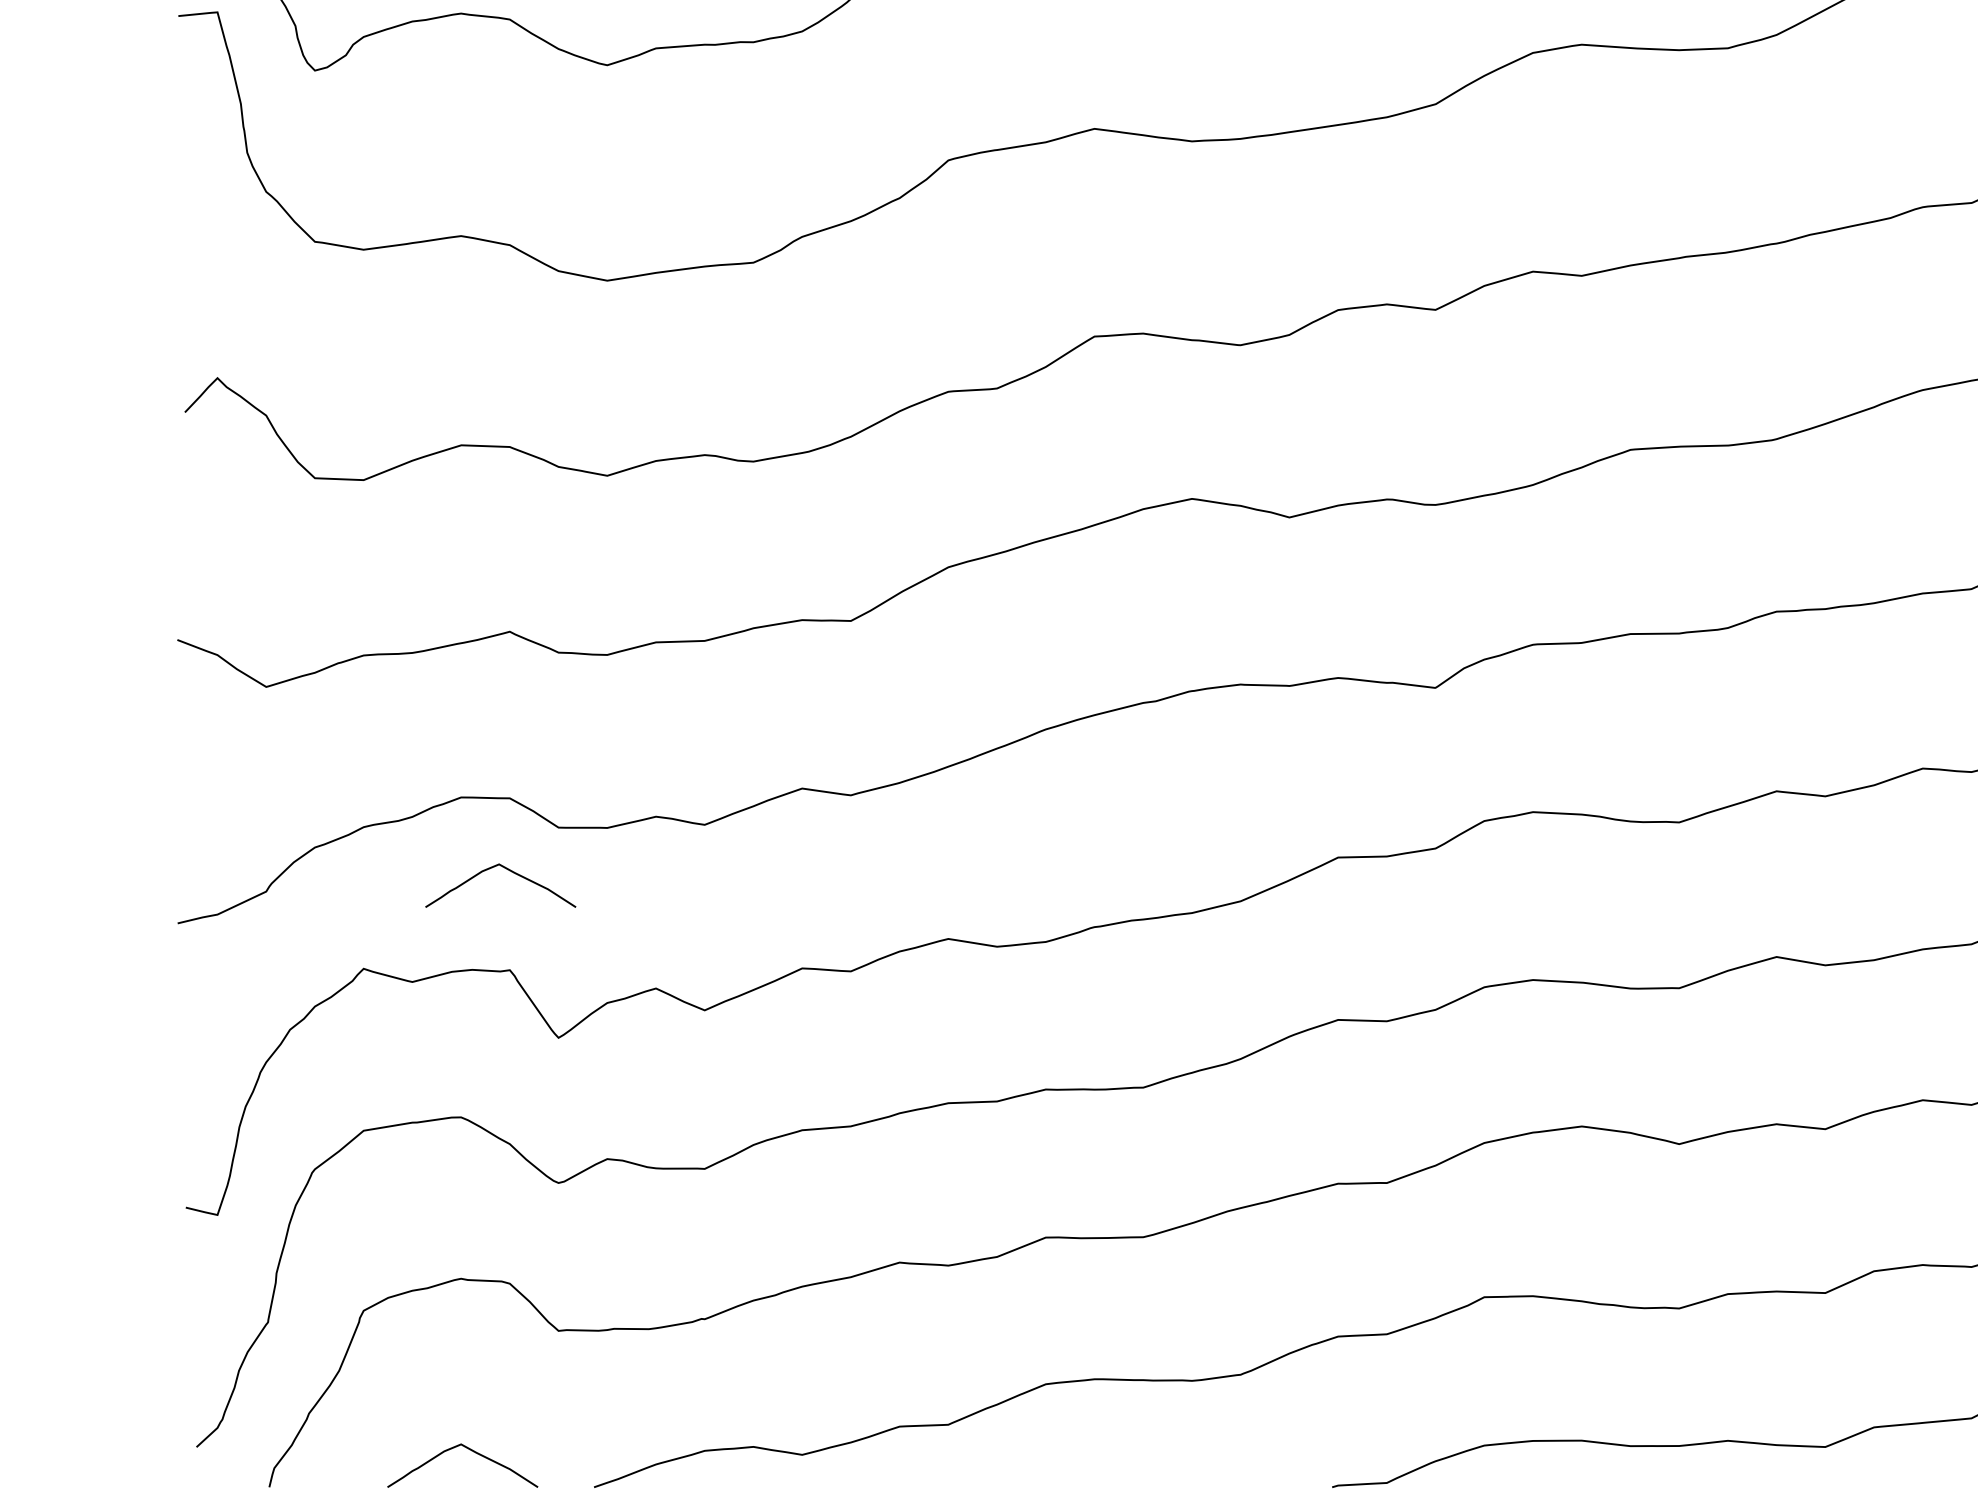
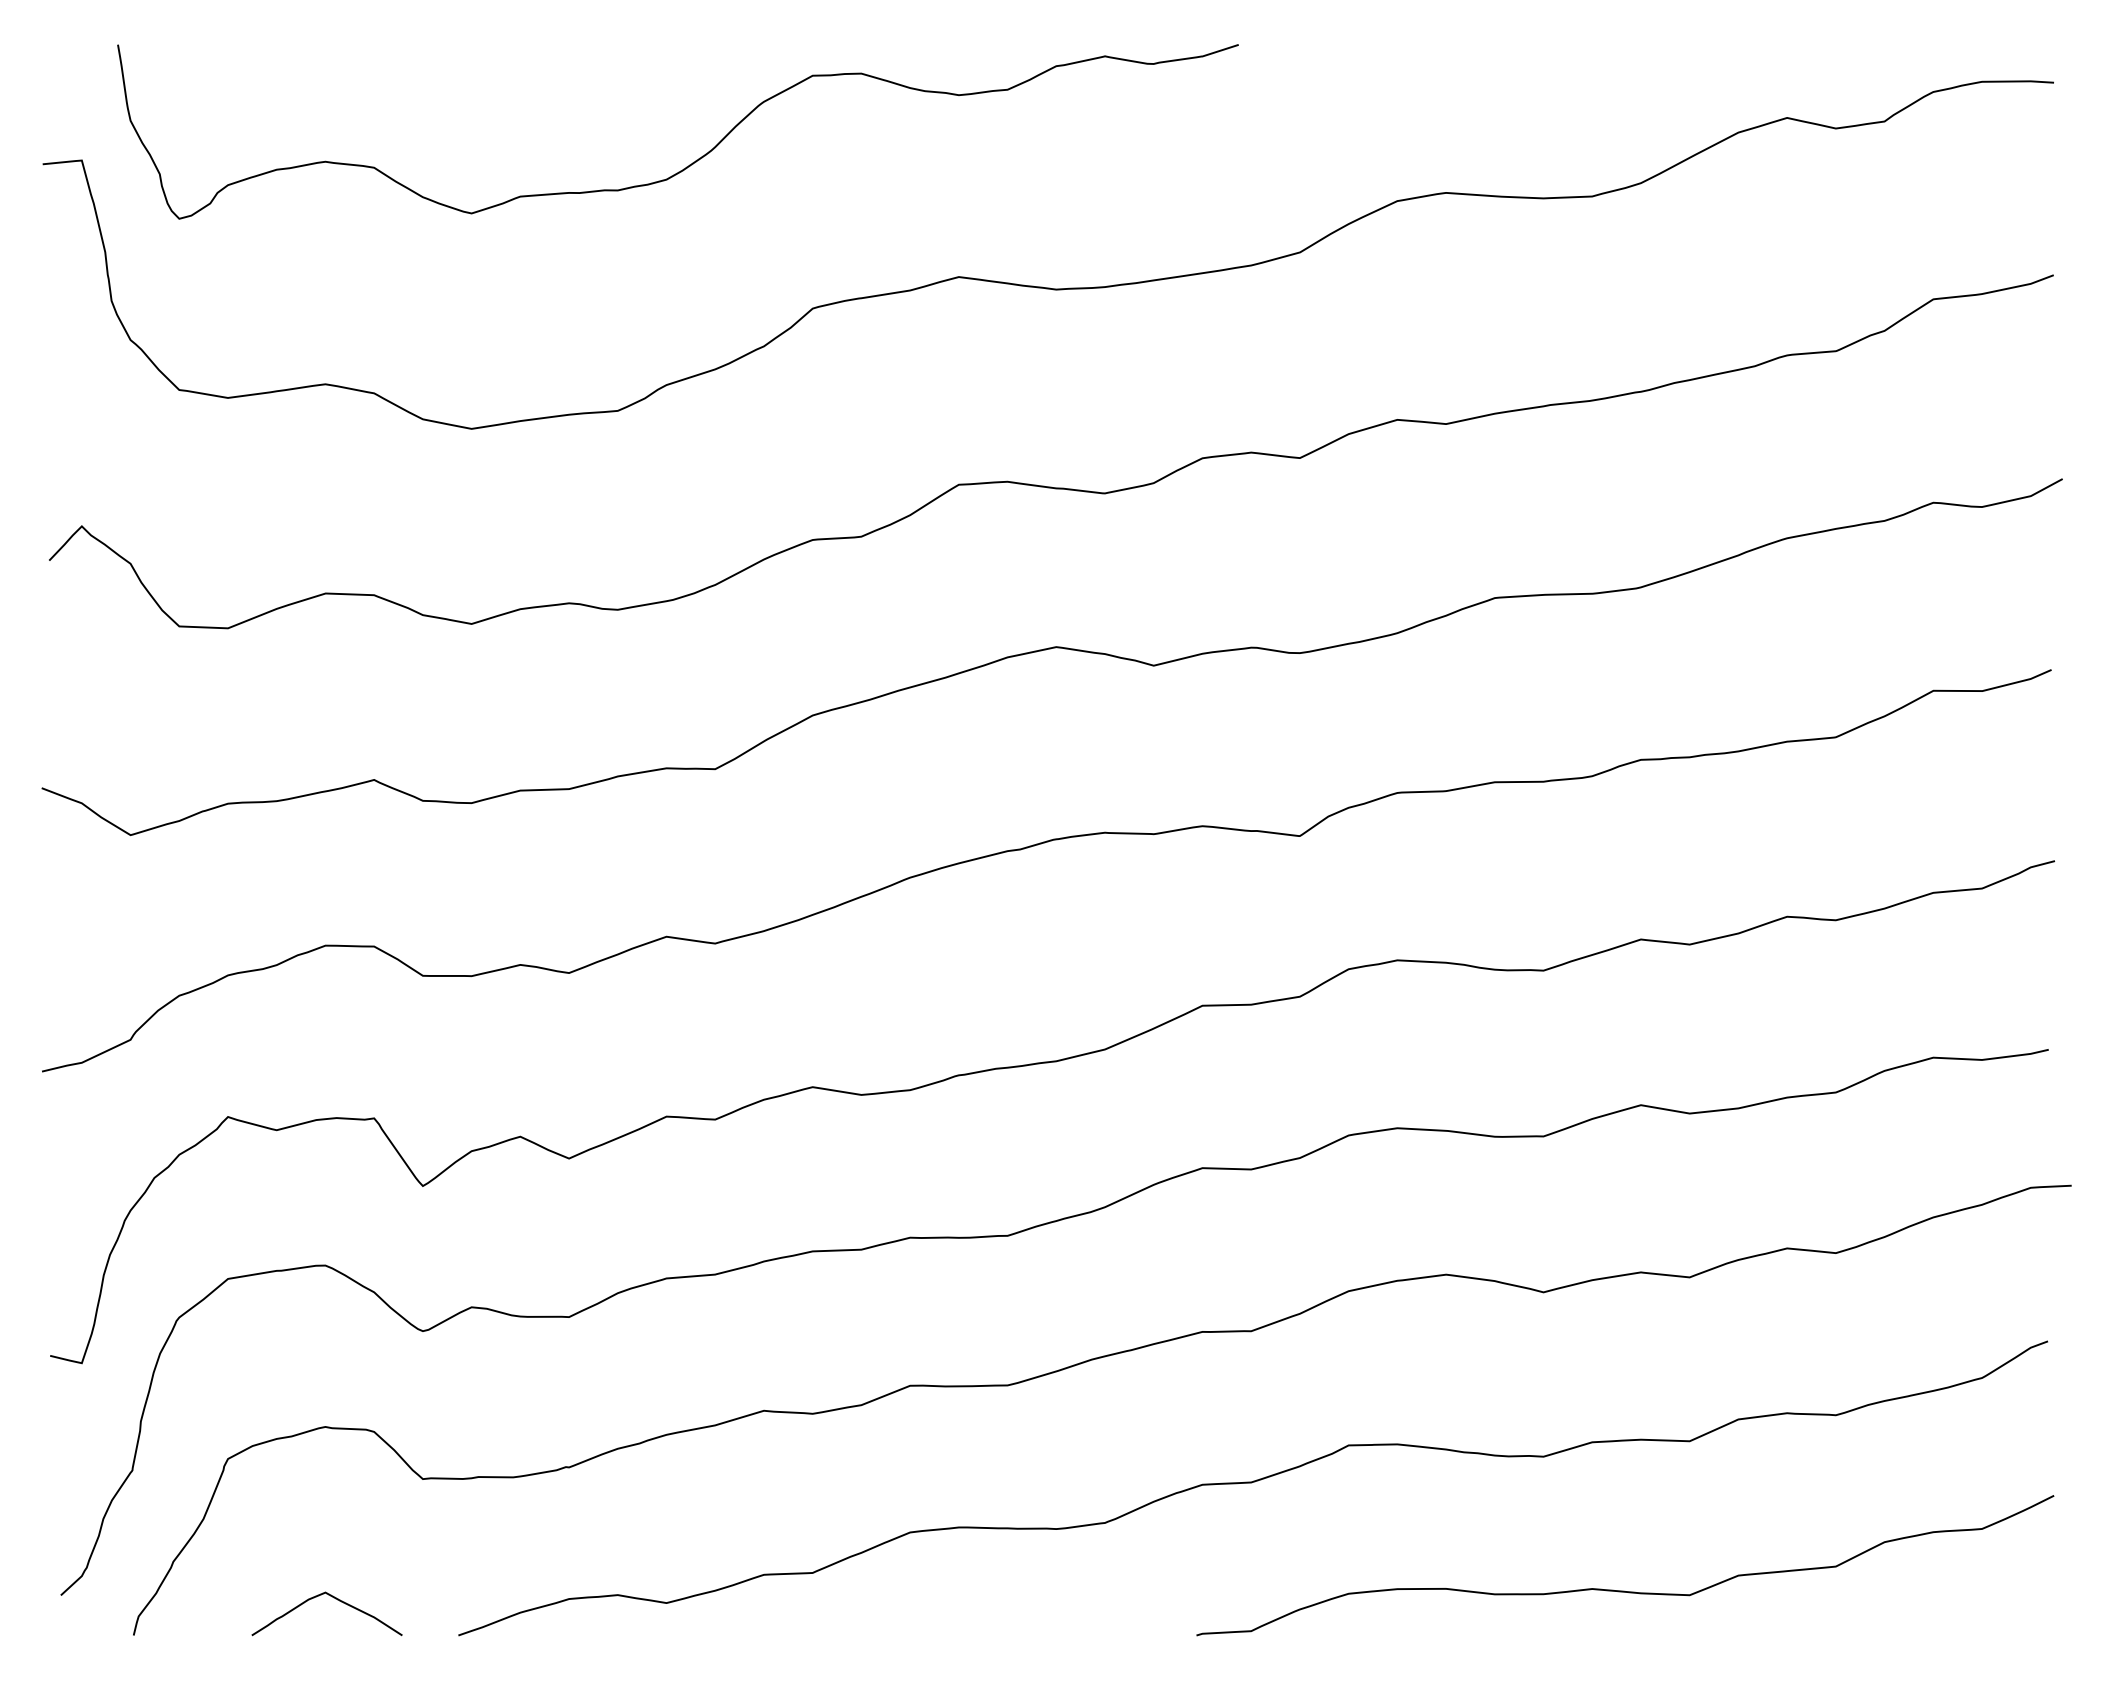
curve: (509, 871) -> (373, 1019), removed

